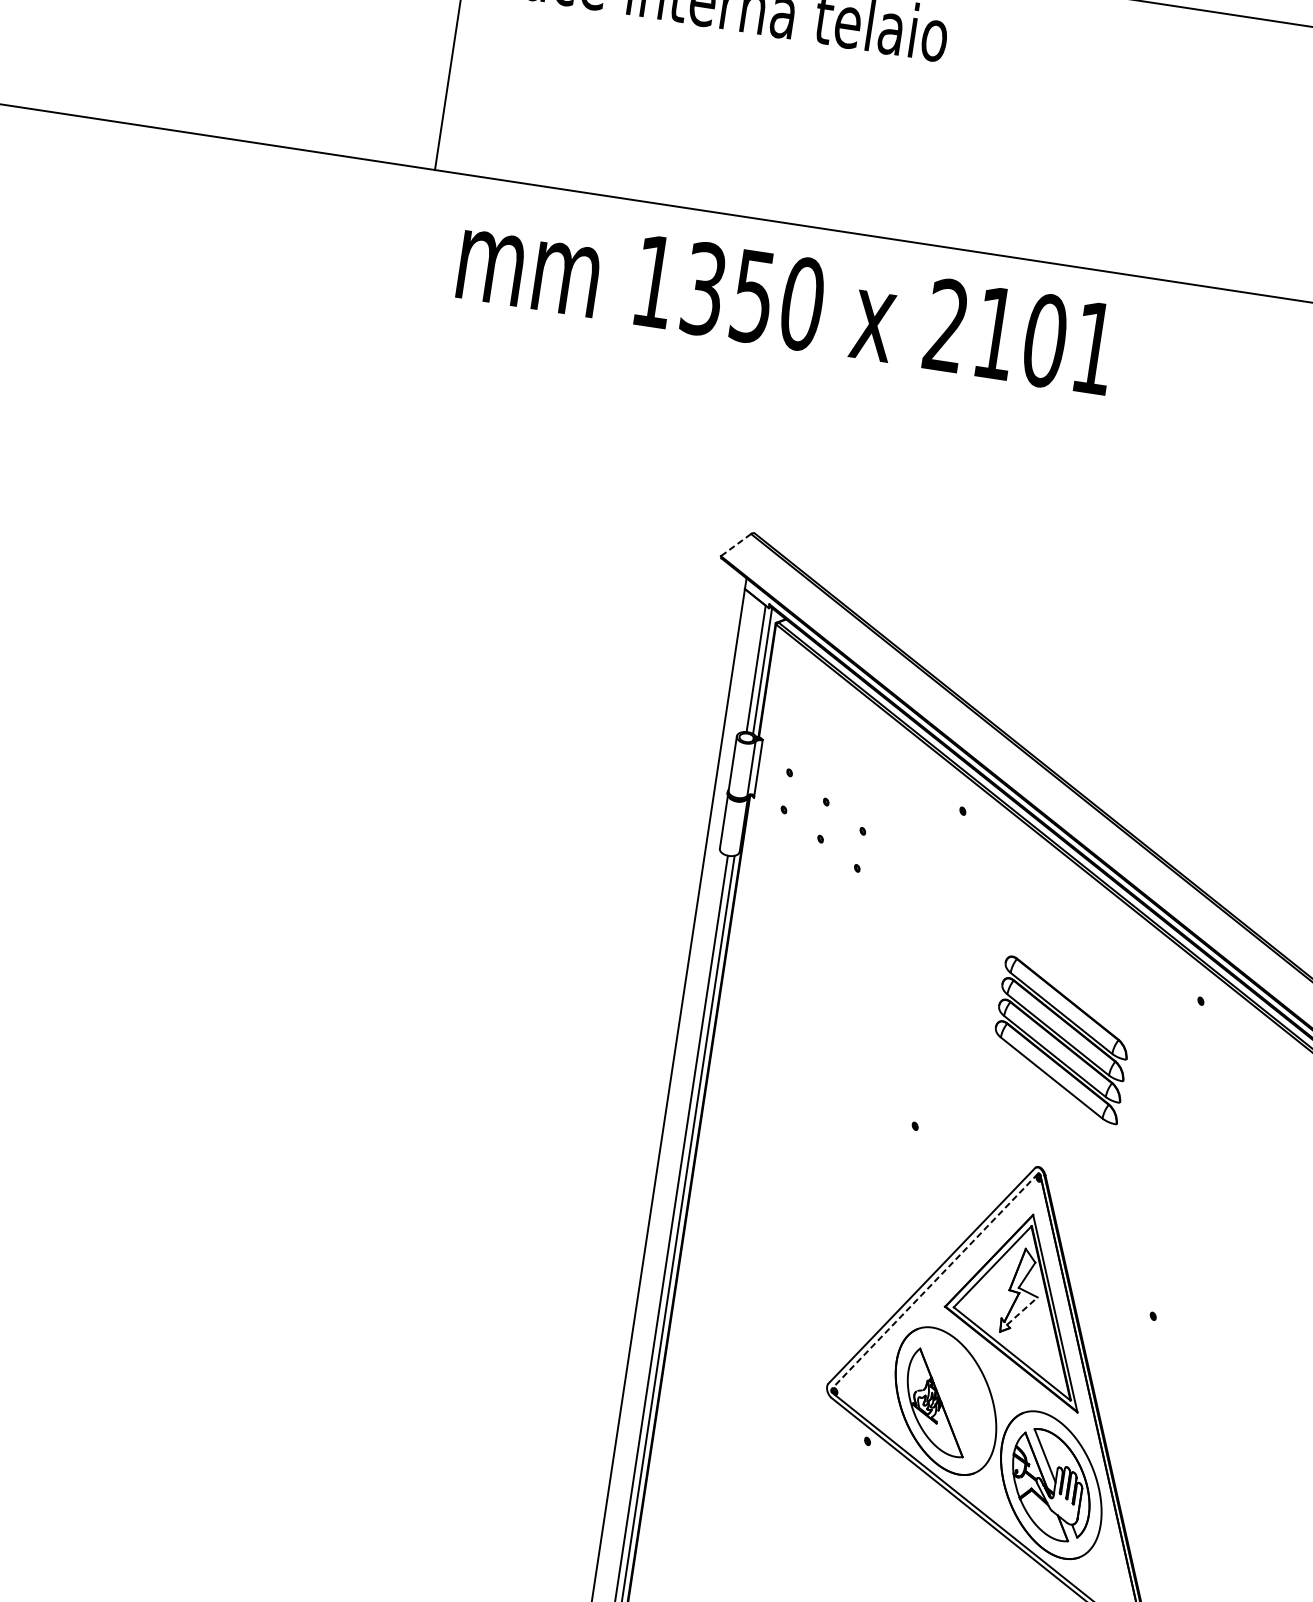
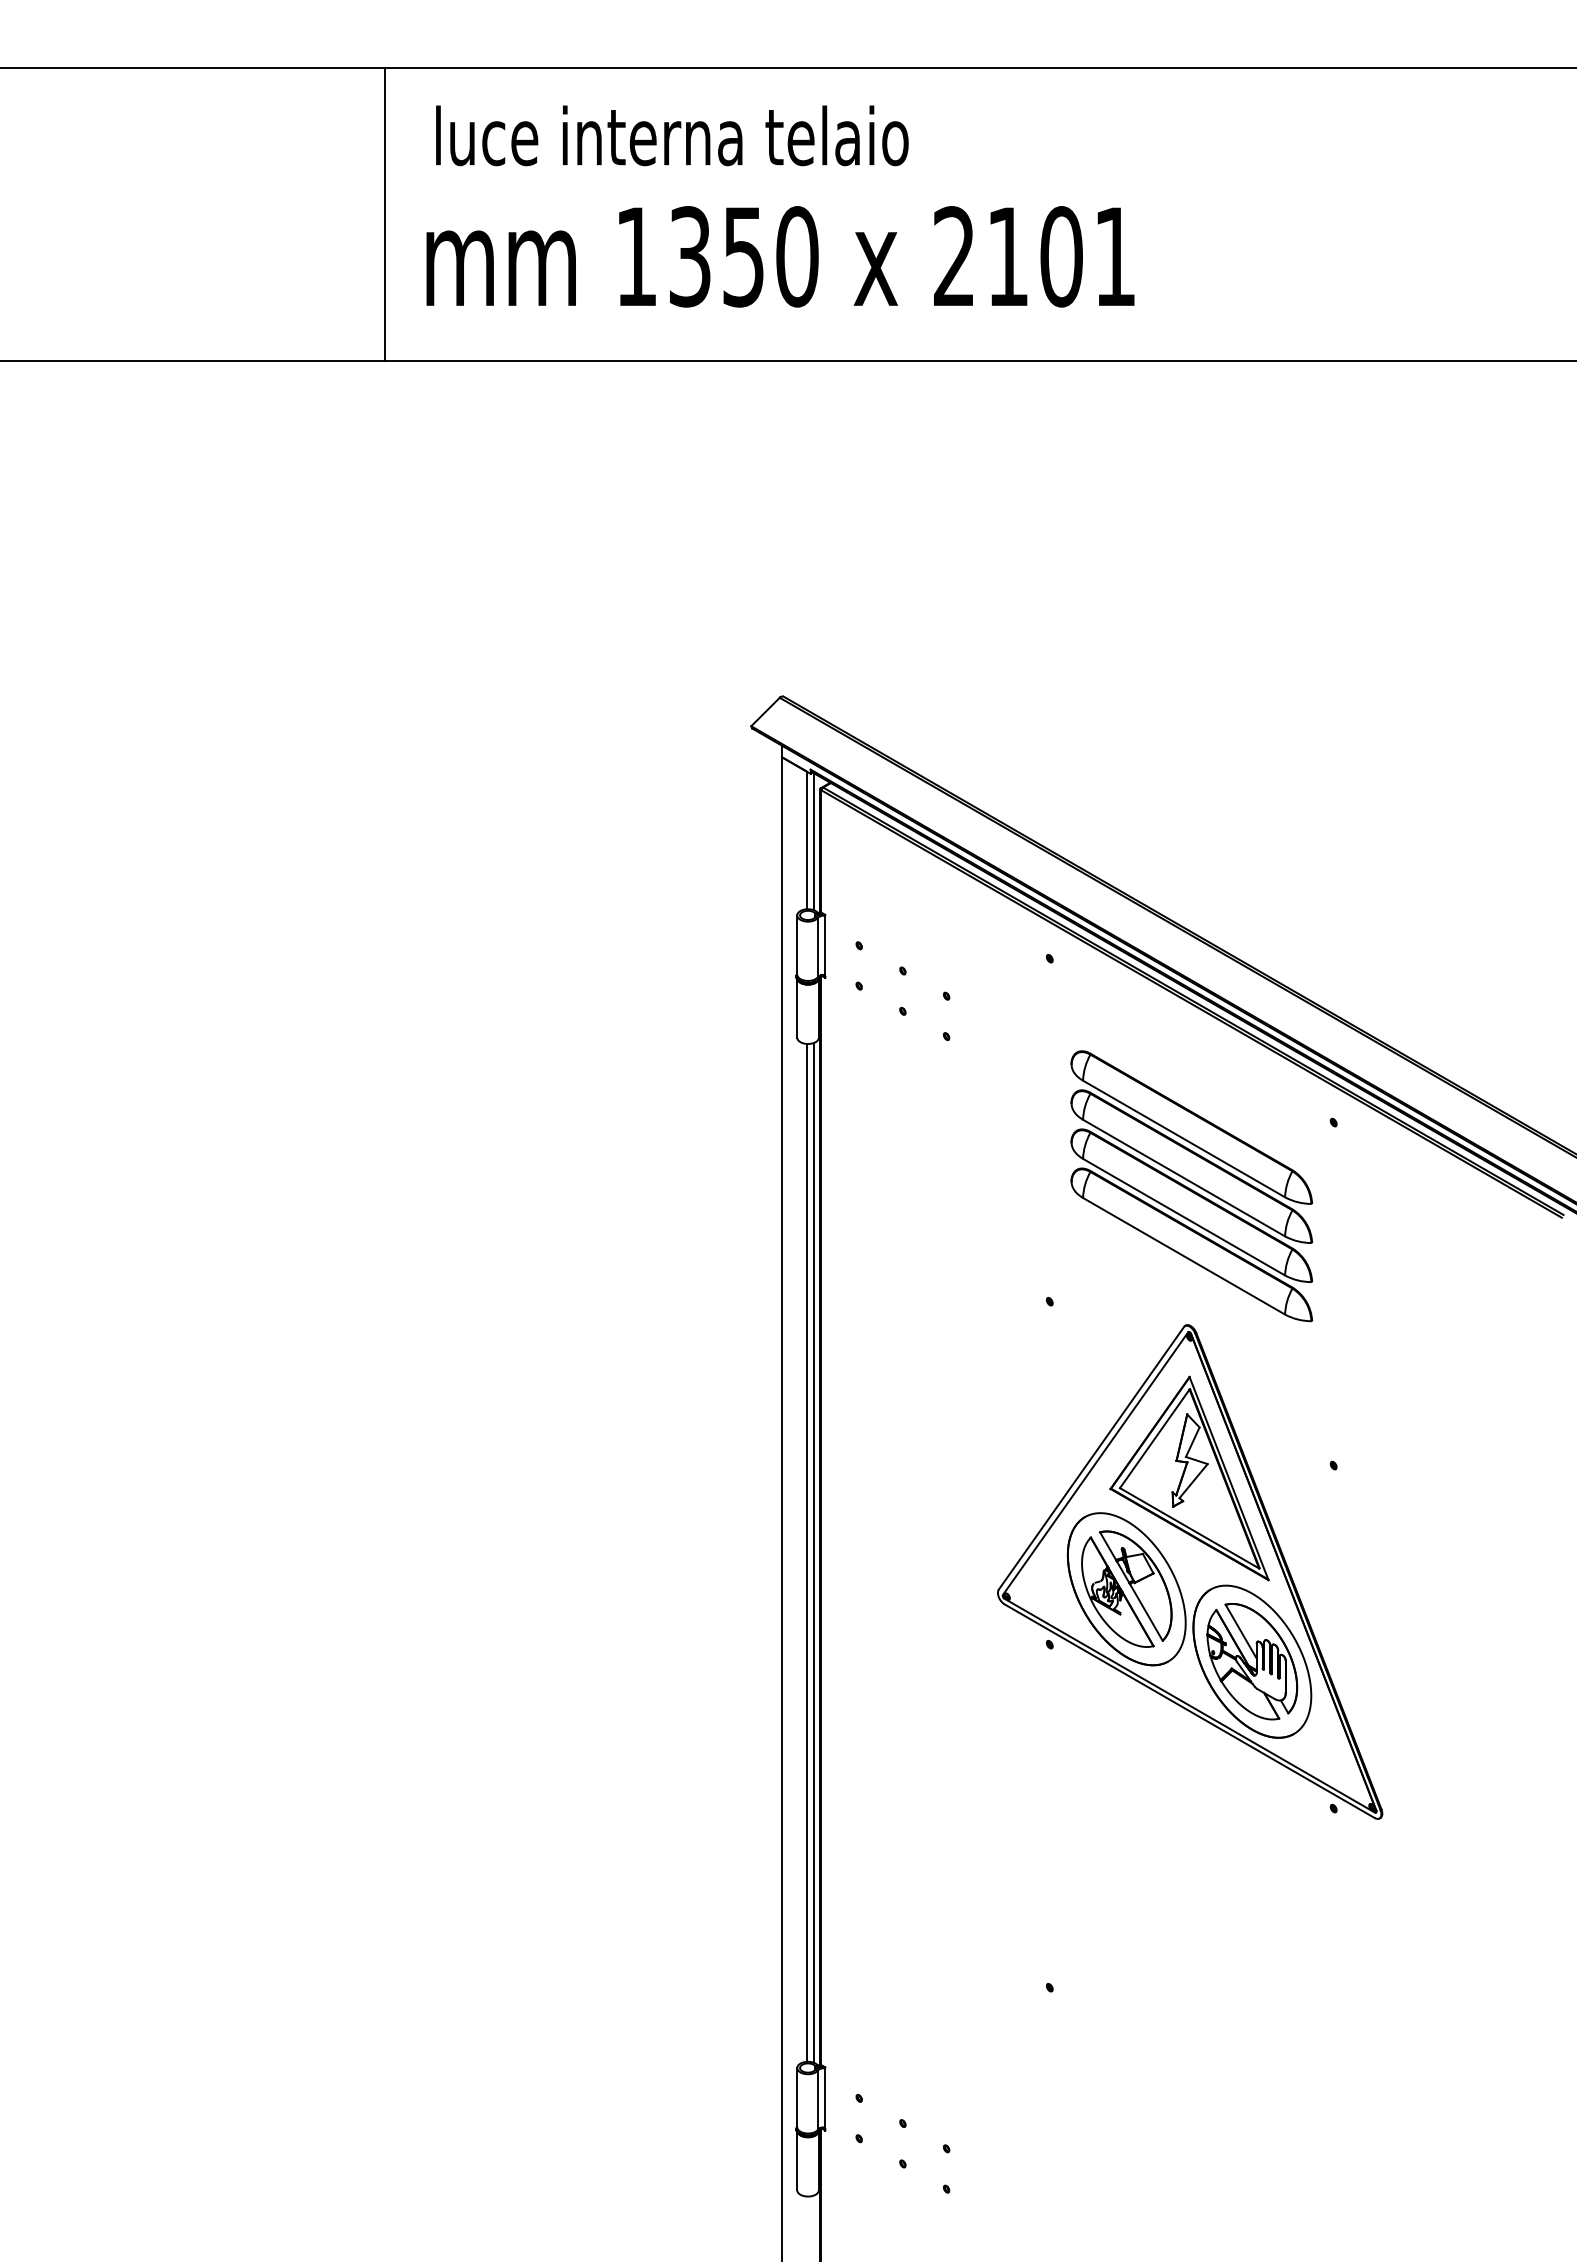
text: (786, 301) -> (780, 256), moved
line: (735, 545) -> (765, 712), dashed -> solid
part: (1061, 1040) -> (1191, 1186), size x1.67
line: (934, 1281) -> (1095, 1463), dashed -> solid
line: (1022, 1310) -> (1193, 1480), dashed -> solid
part: (954, 1398) -> (1135, 1585), added

